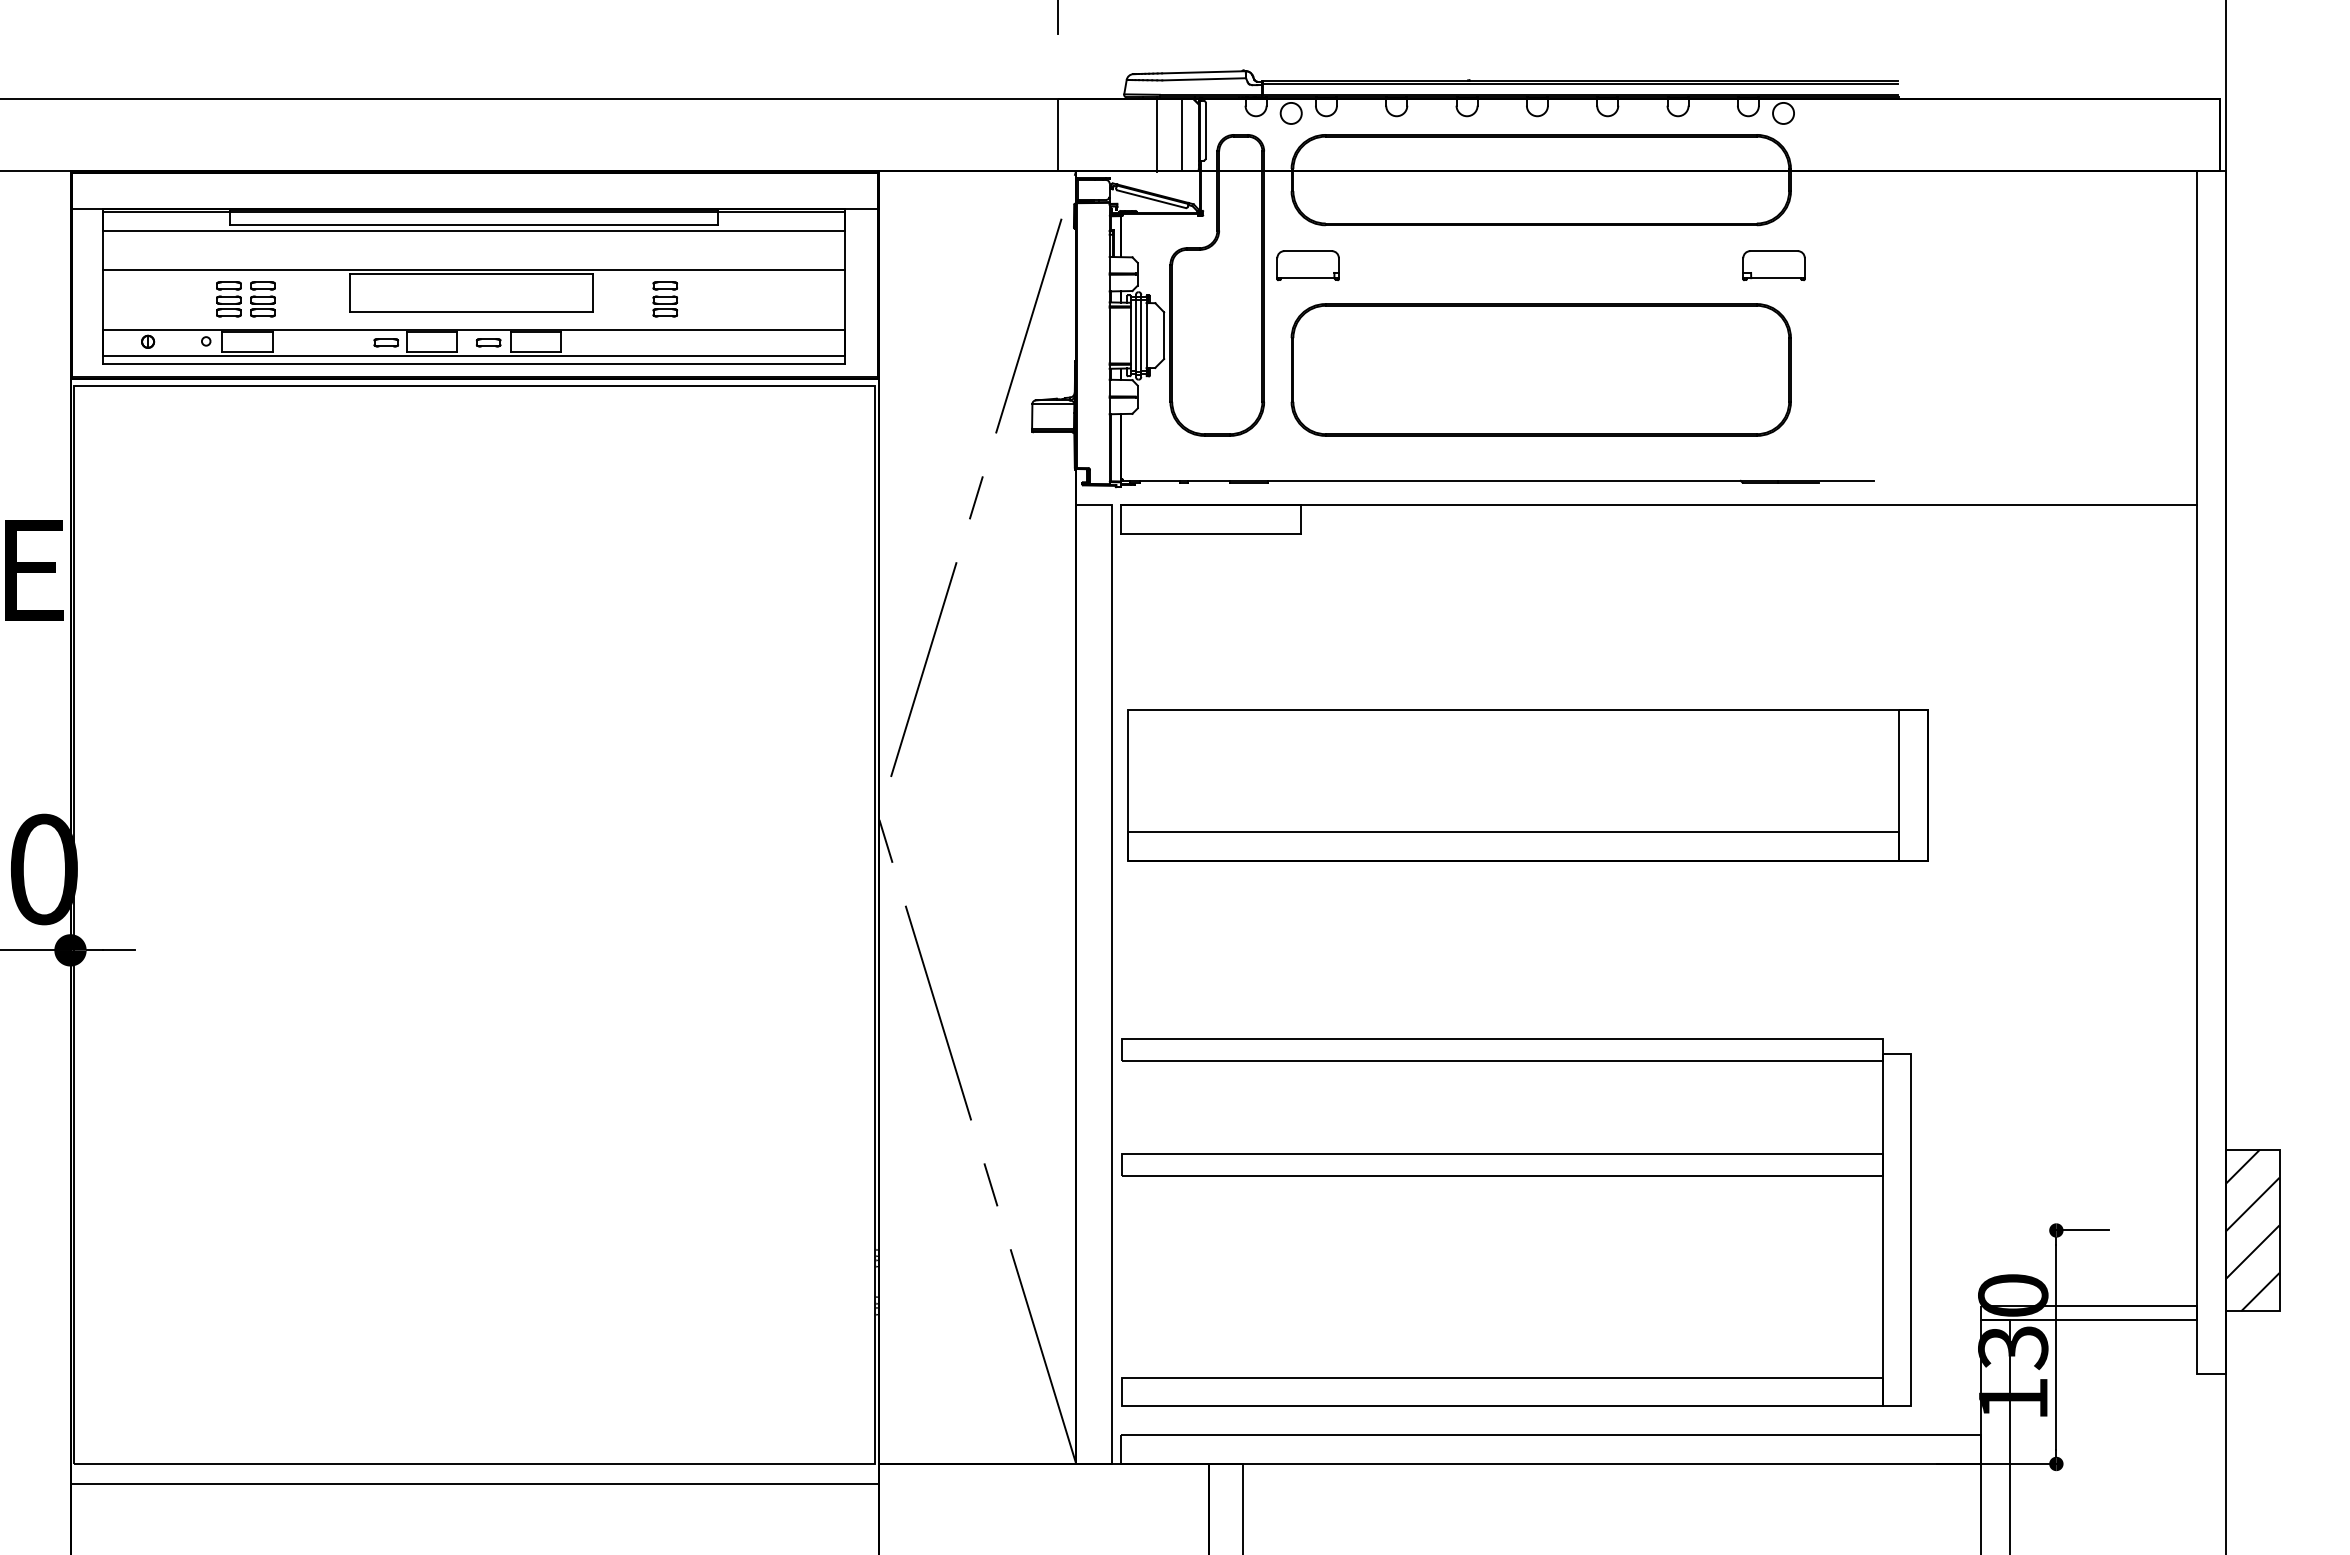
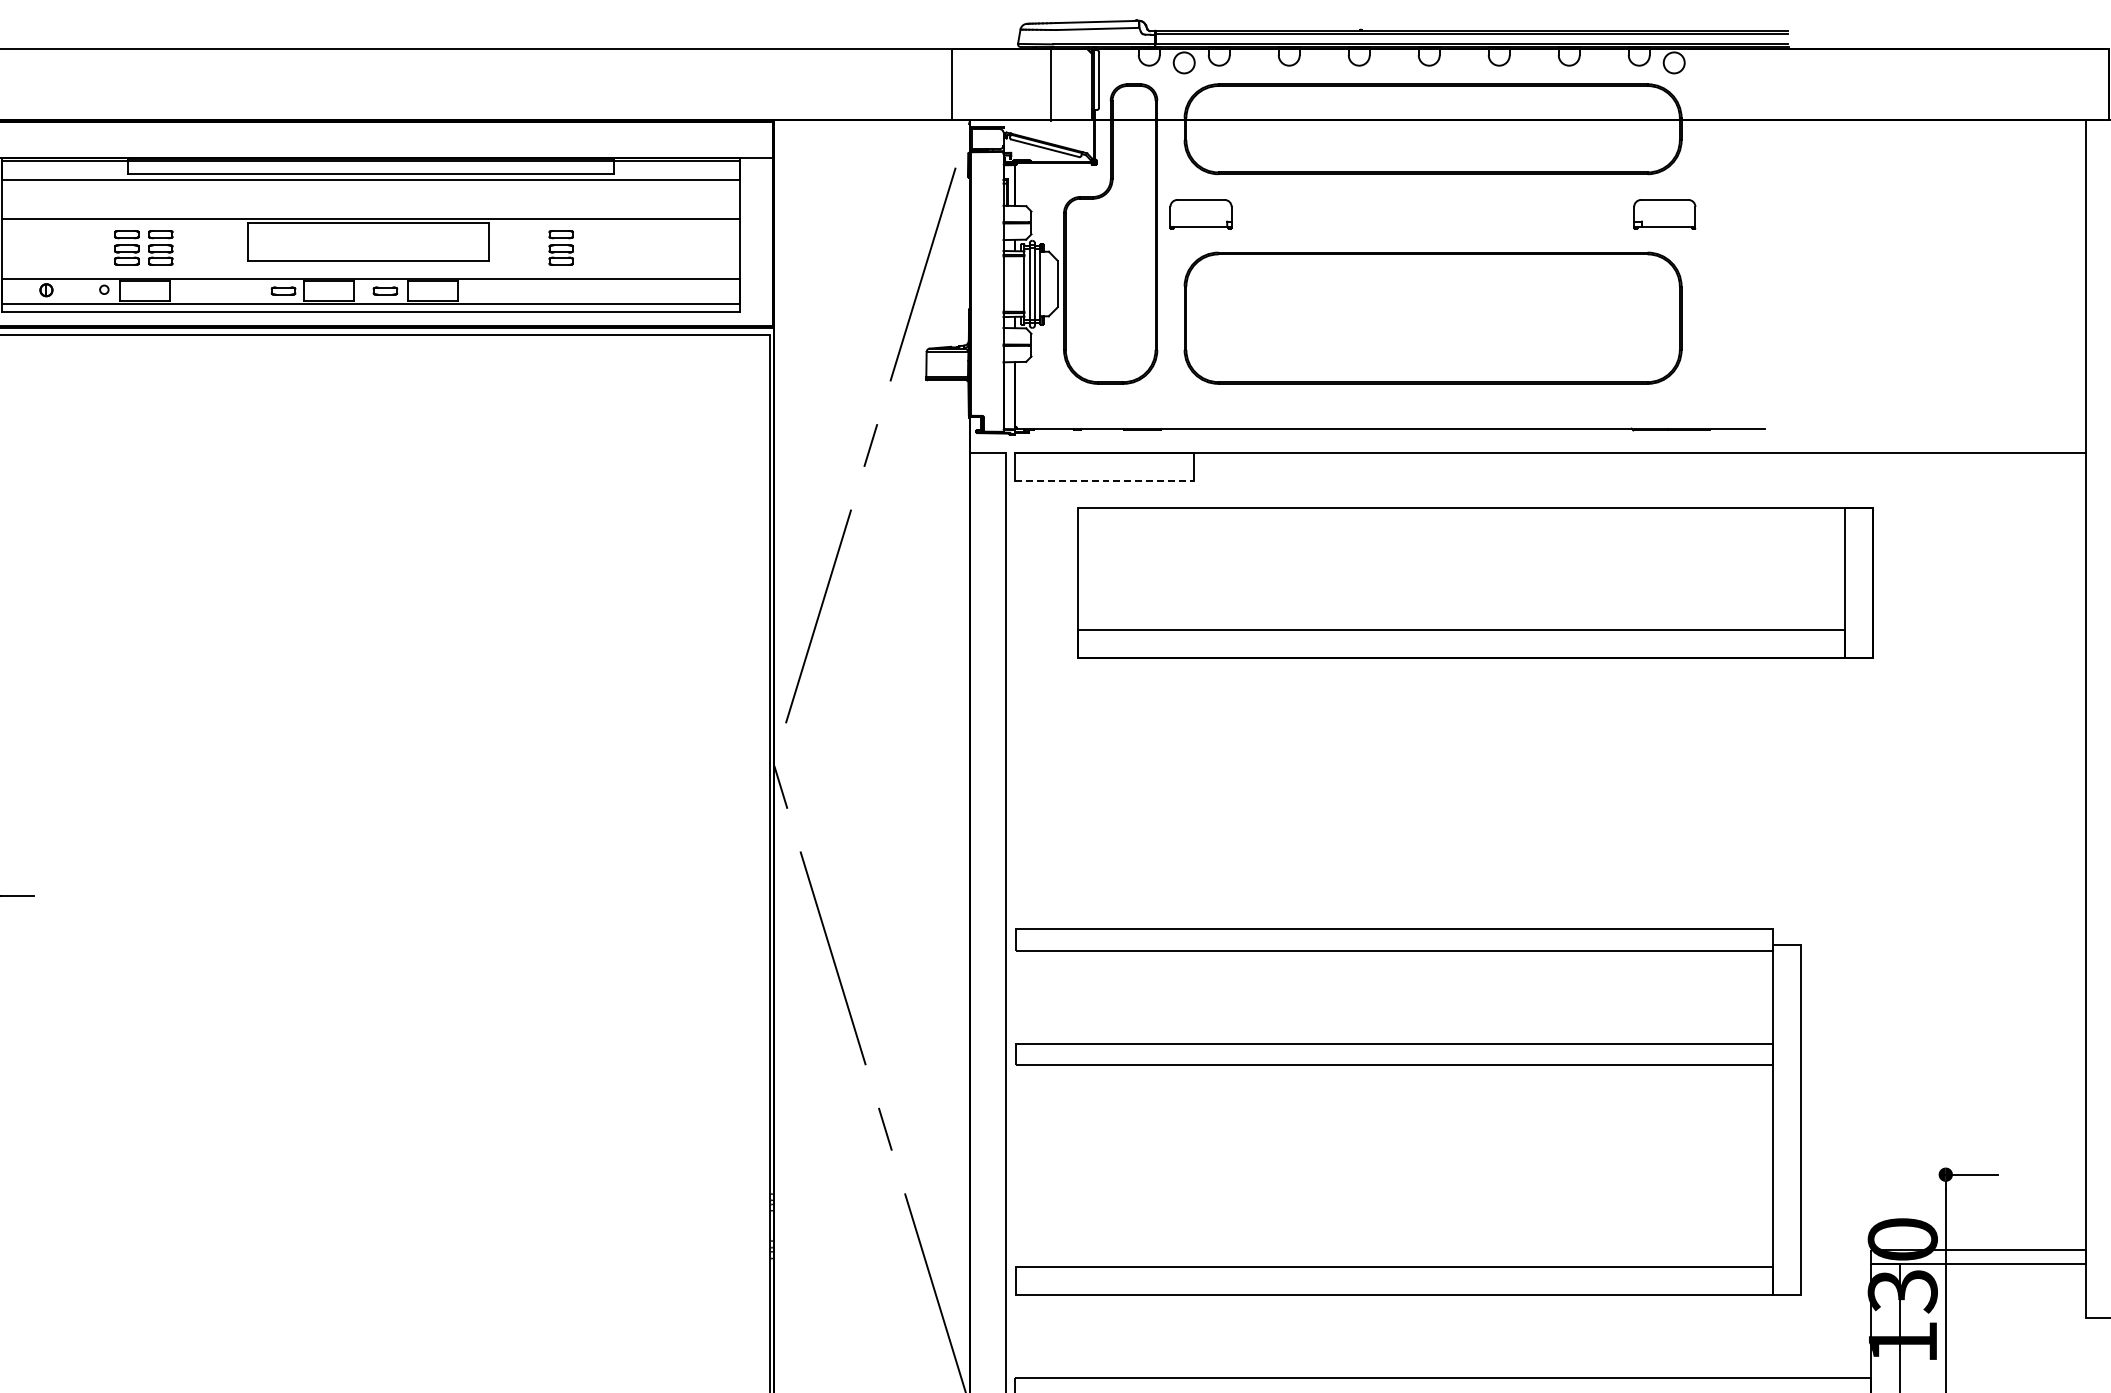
line: (1182, 134) -> (1076, 83), removed
line: (1210, 533) -> (1103, 480), solid -> dashed
part: (1527, 785) -> (1475, 583), moved
part: (1516, 1176) -> (1408, 1066), moved

